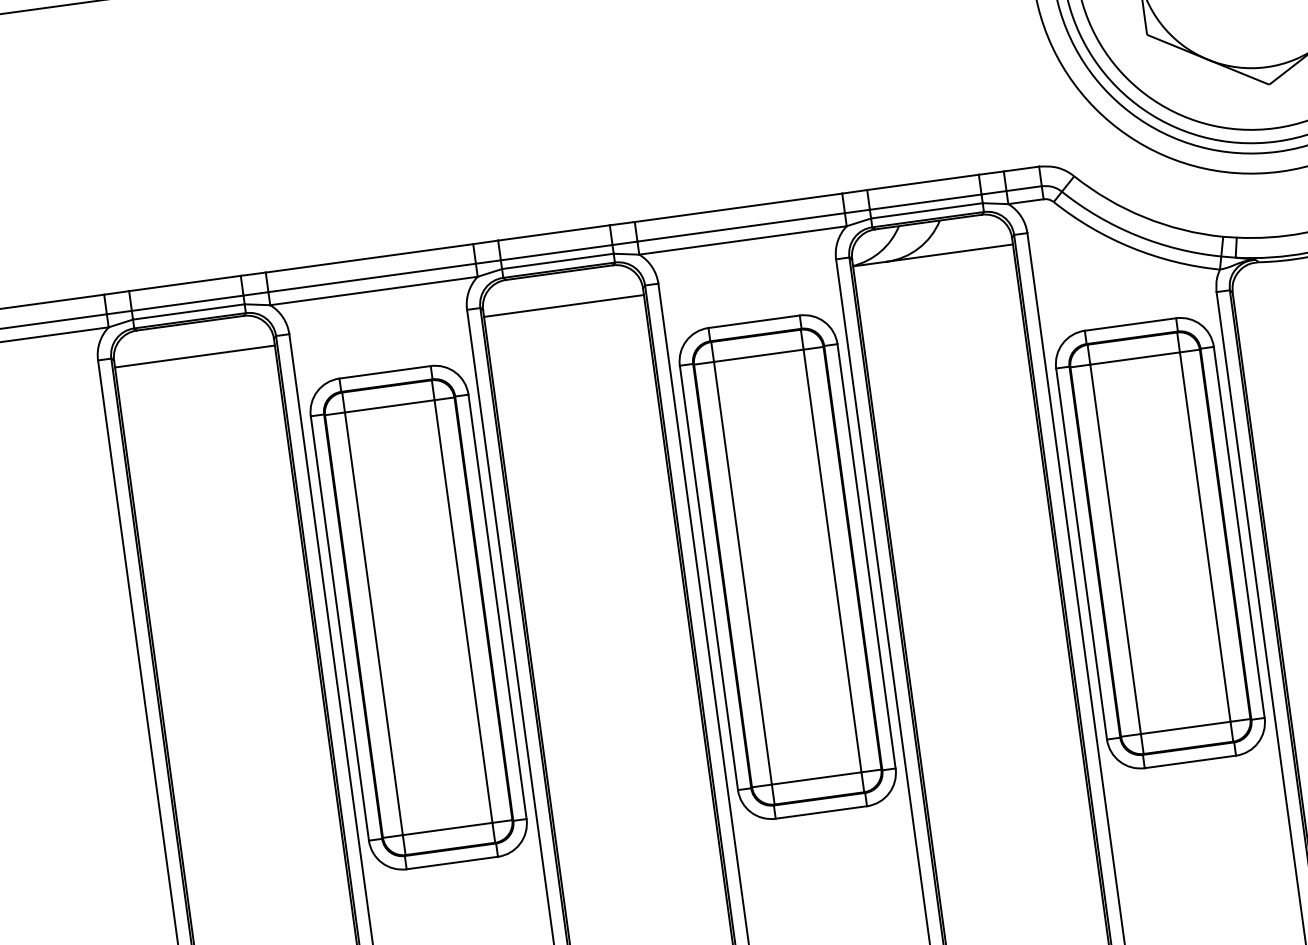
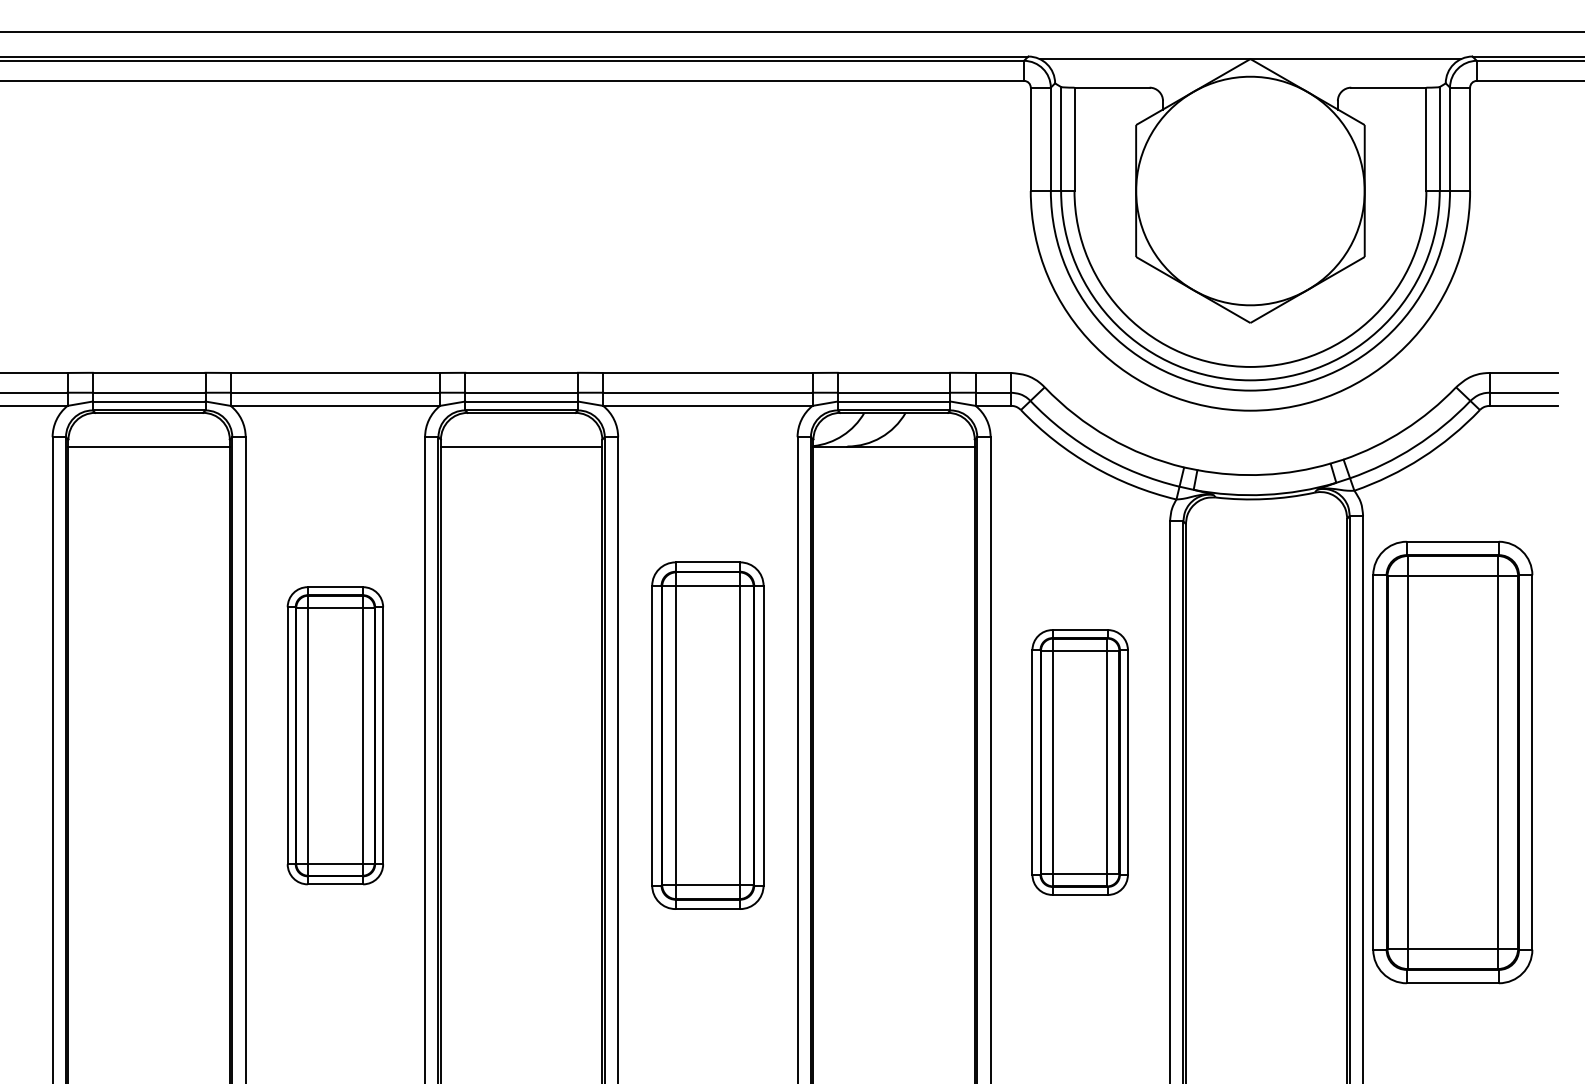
part: (1159, 543) -> (1079, 762), size x0.6
part: (787, 567) -> (707, 735), size x0.7
part: (418, 617) -> (335, 735), size x0.6

